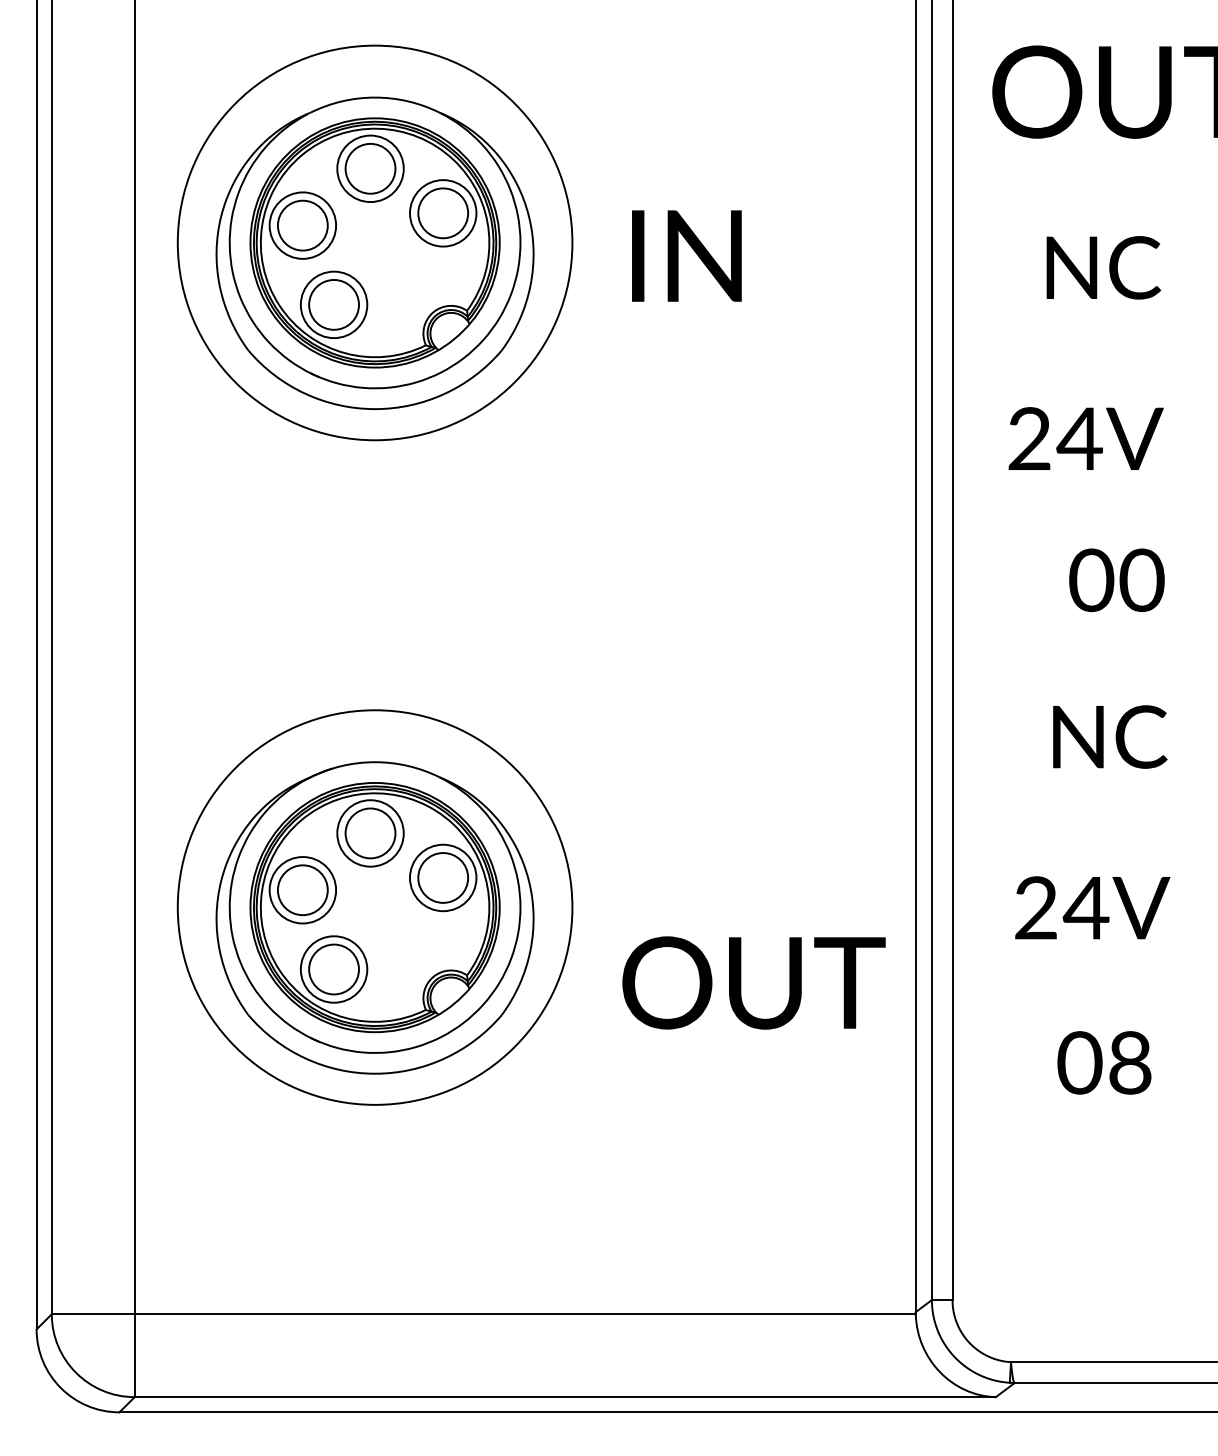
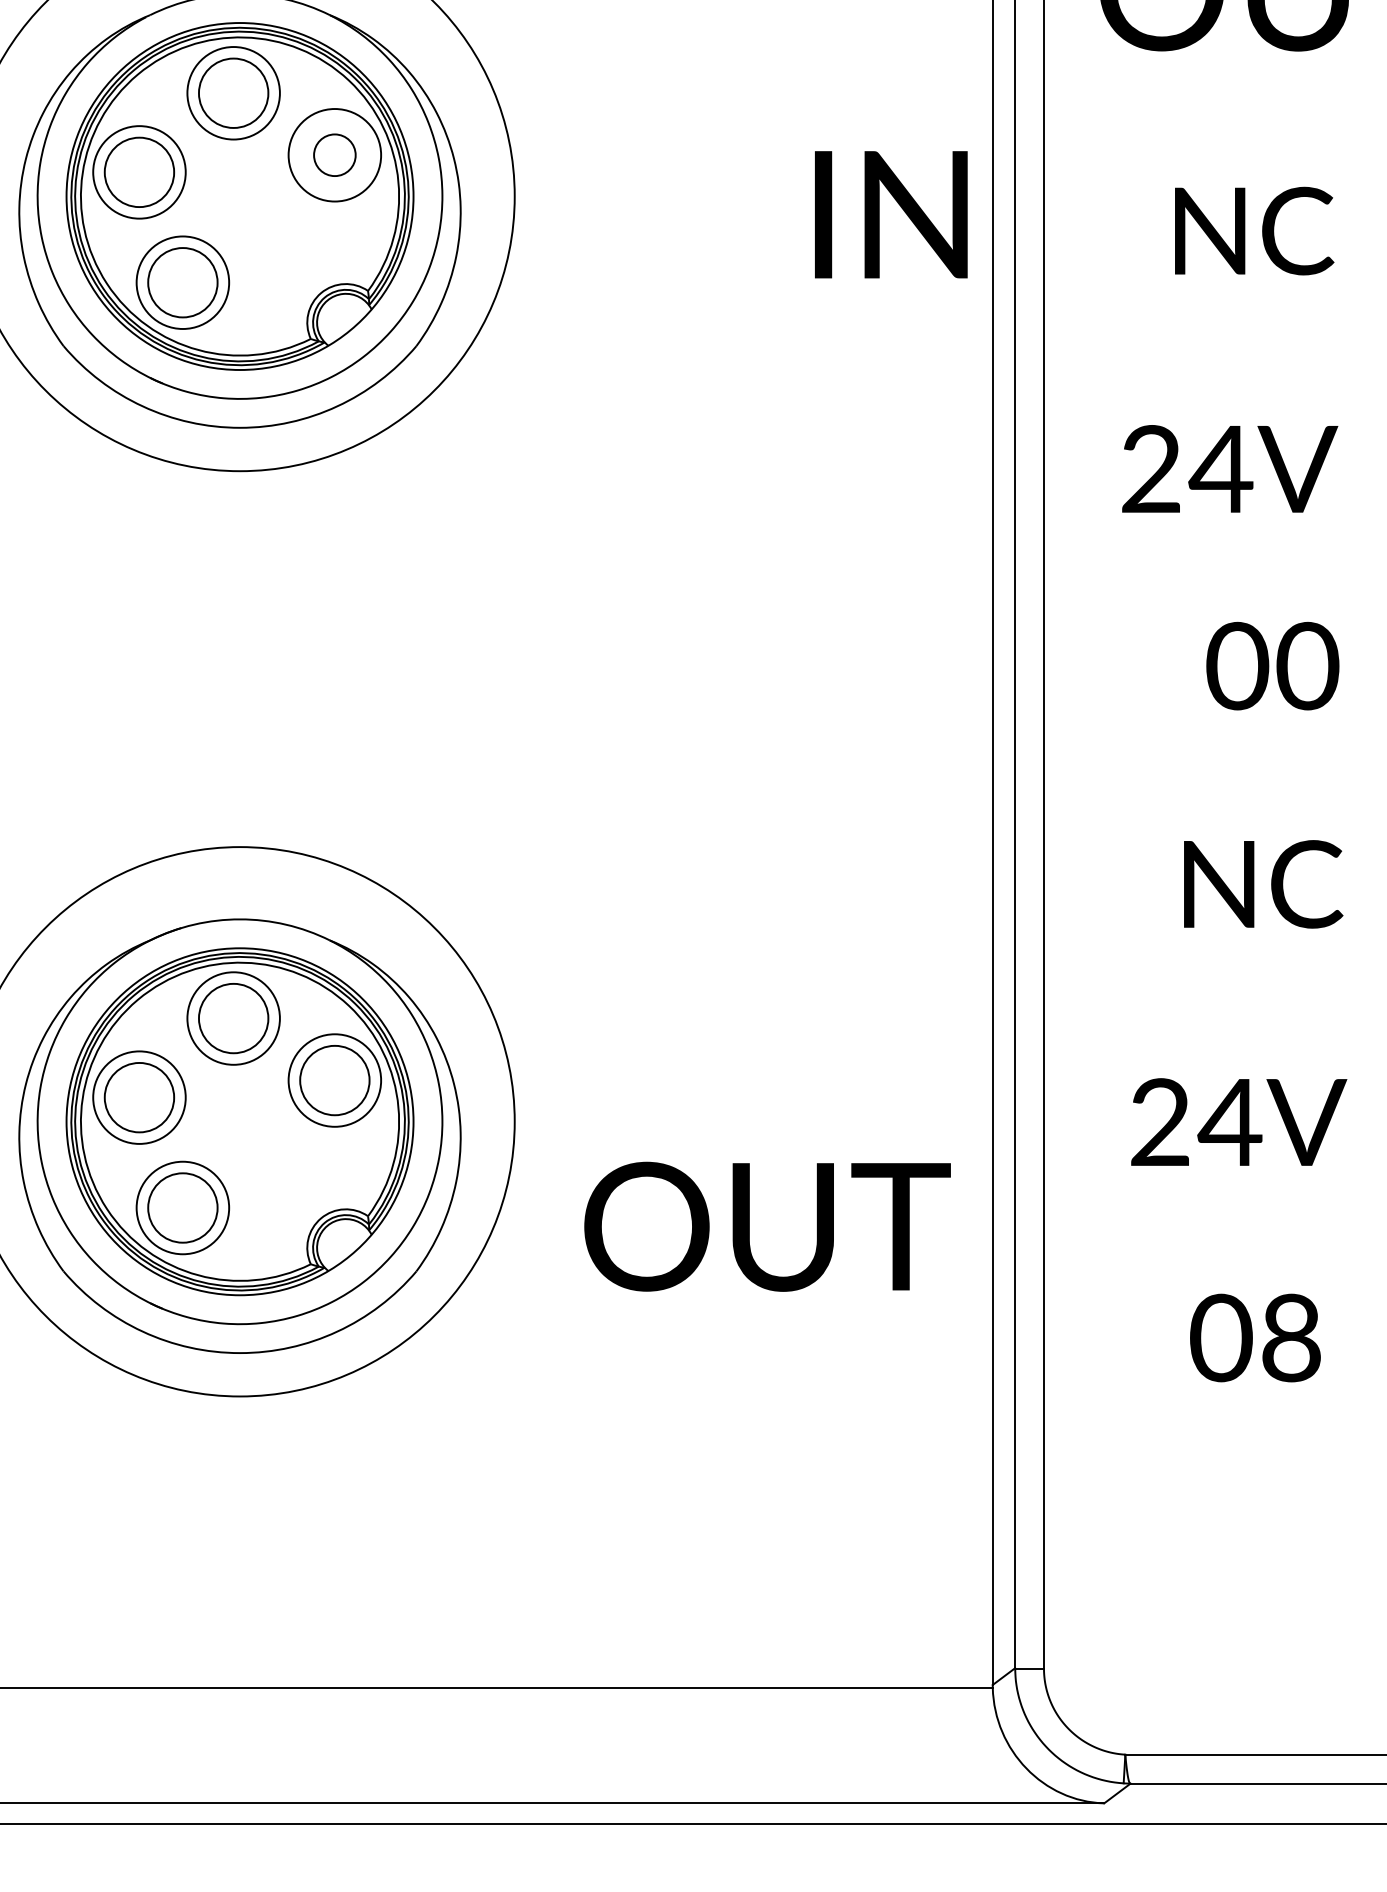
circle: (443, 213) -> (335, 155), size x0.6
text: (686, 255) -> (890, 213), moved

